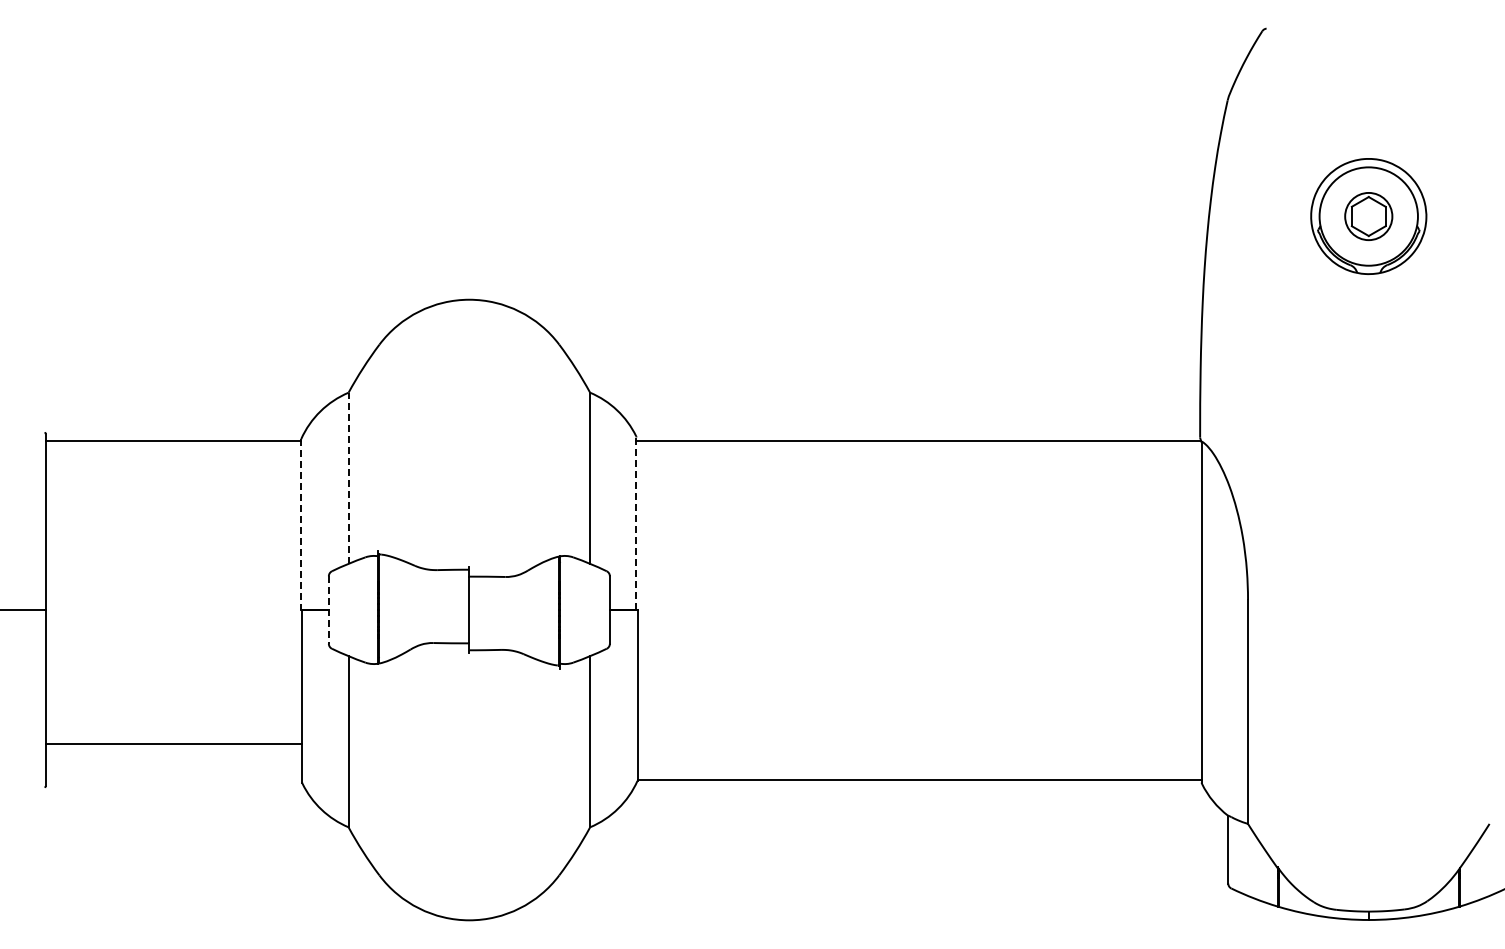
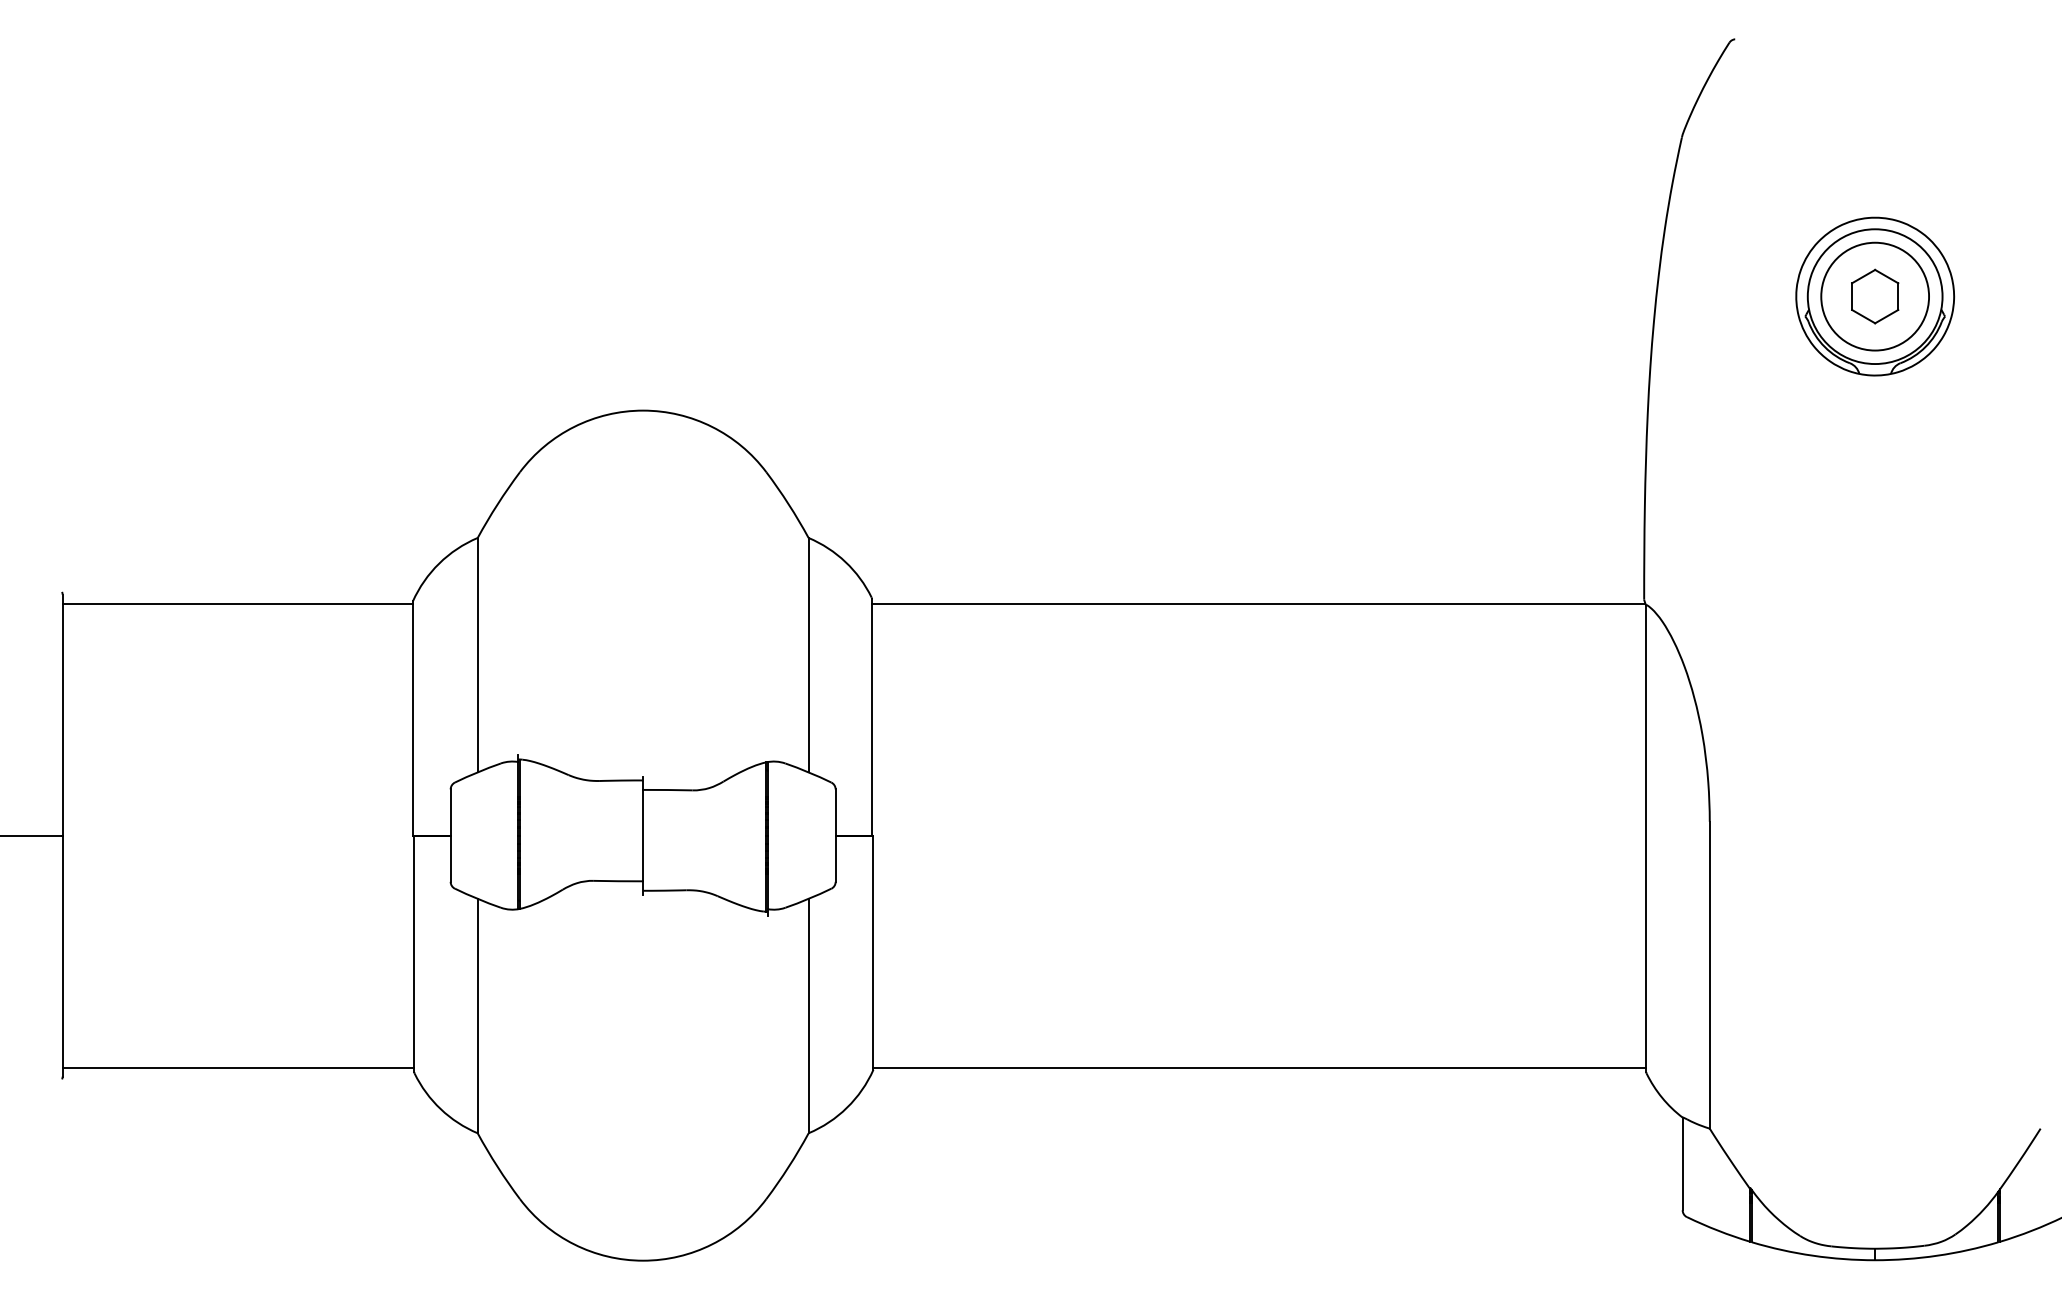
circle: (1368, 216) -> (1874, 296), size x1.67
line: (348, 478) -> (477, 655), dashed -> solid
line: (636, 523) -> (872, 717), dashed -> solid
line: (301, 525) -> (413, 719), dashed -> solid
line: (328, 610) -> (450, 836), dashed -> solid
line: (173, 743) -> (237, 1067), moved

